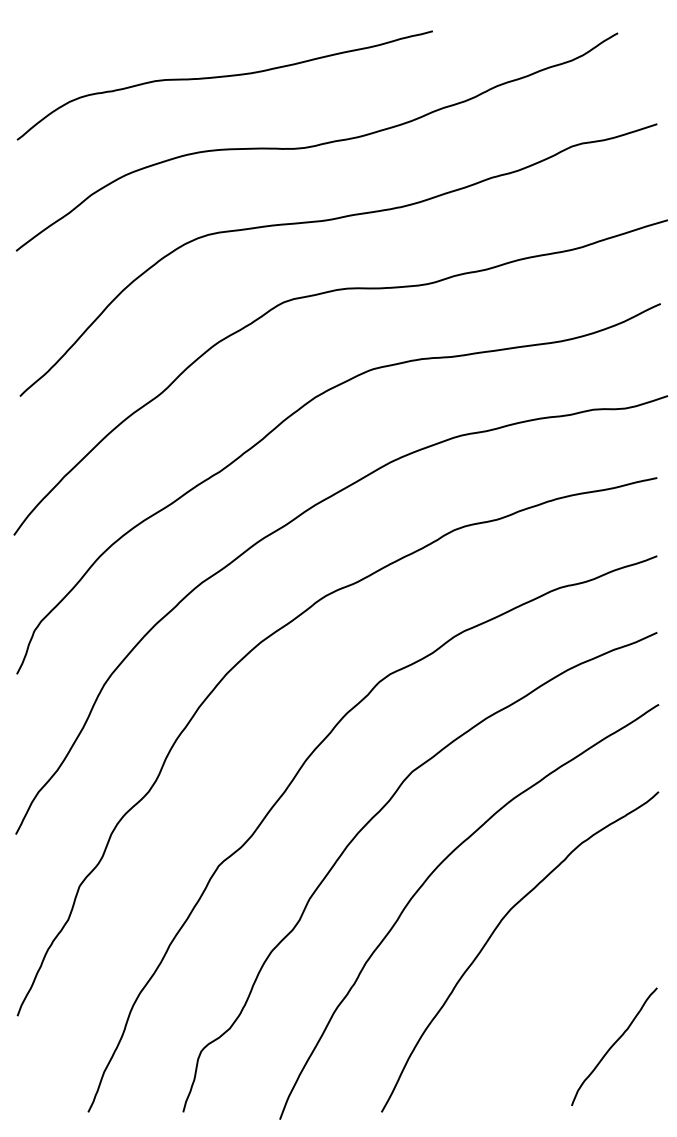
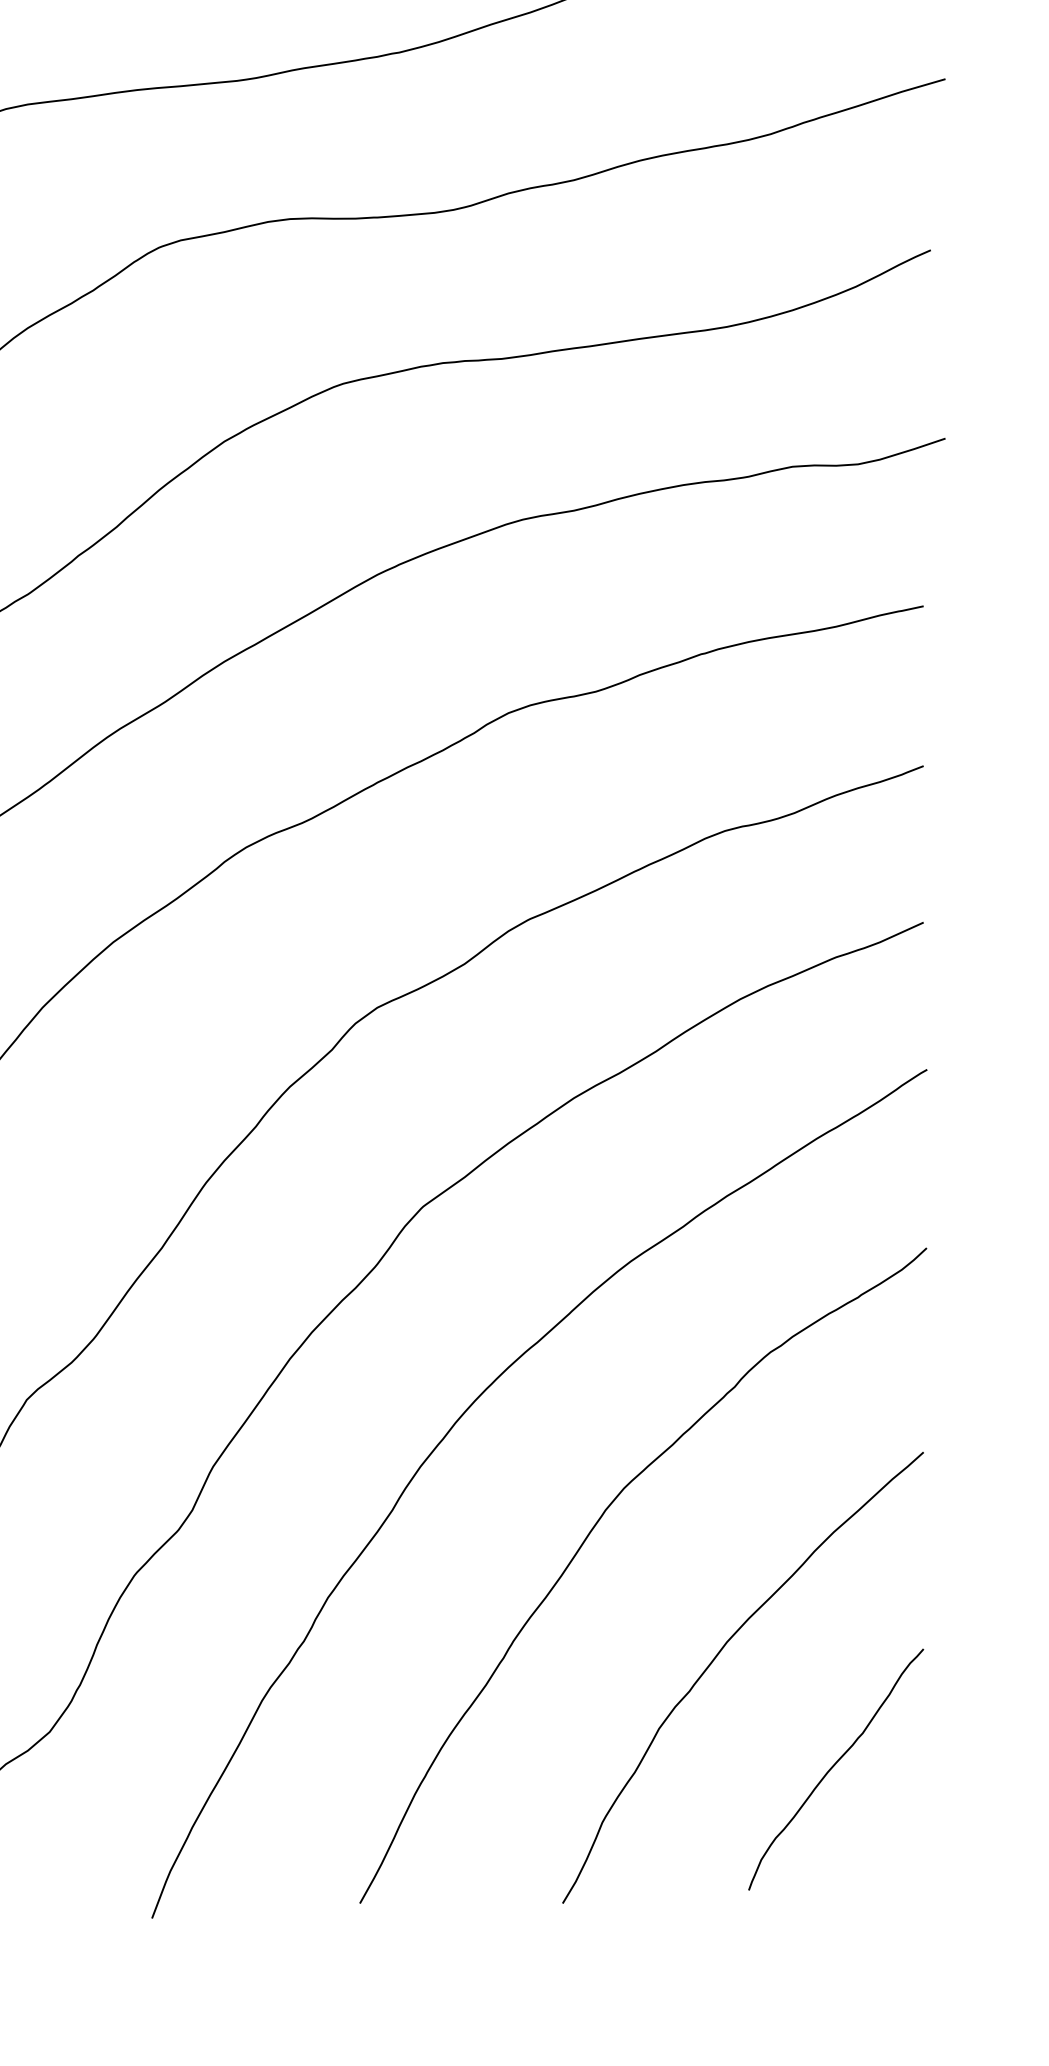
curve: (557, 991) -> (719, 1656), added

